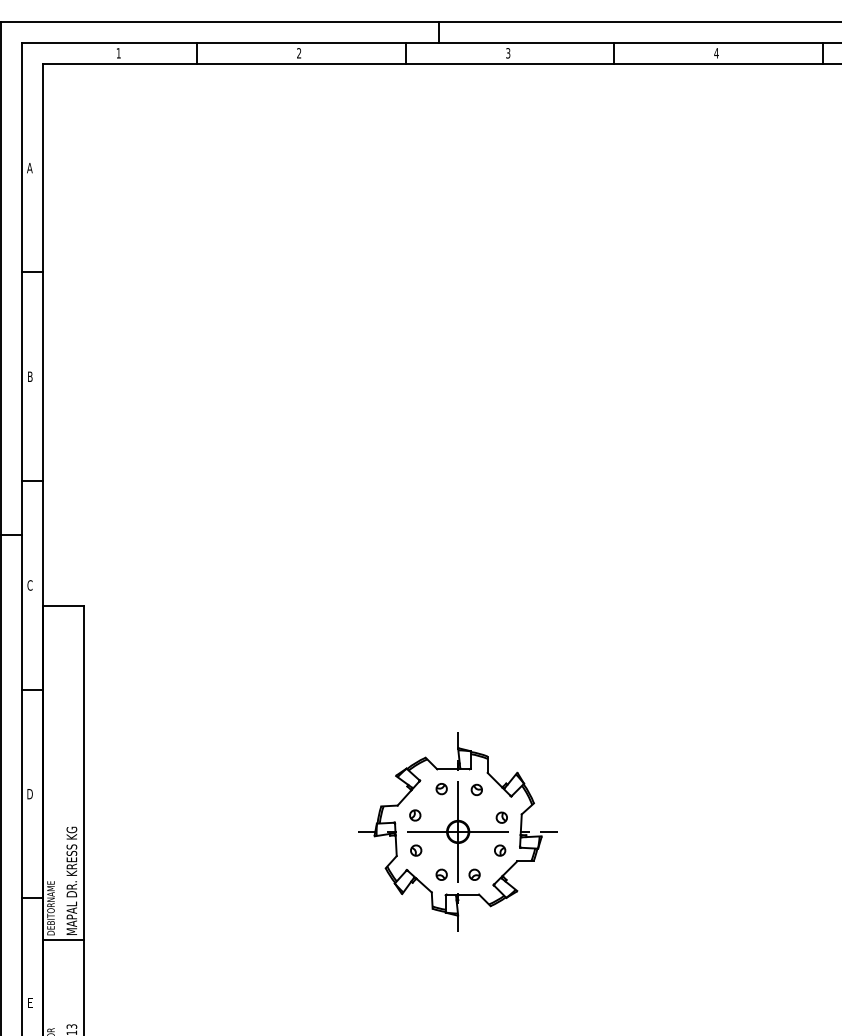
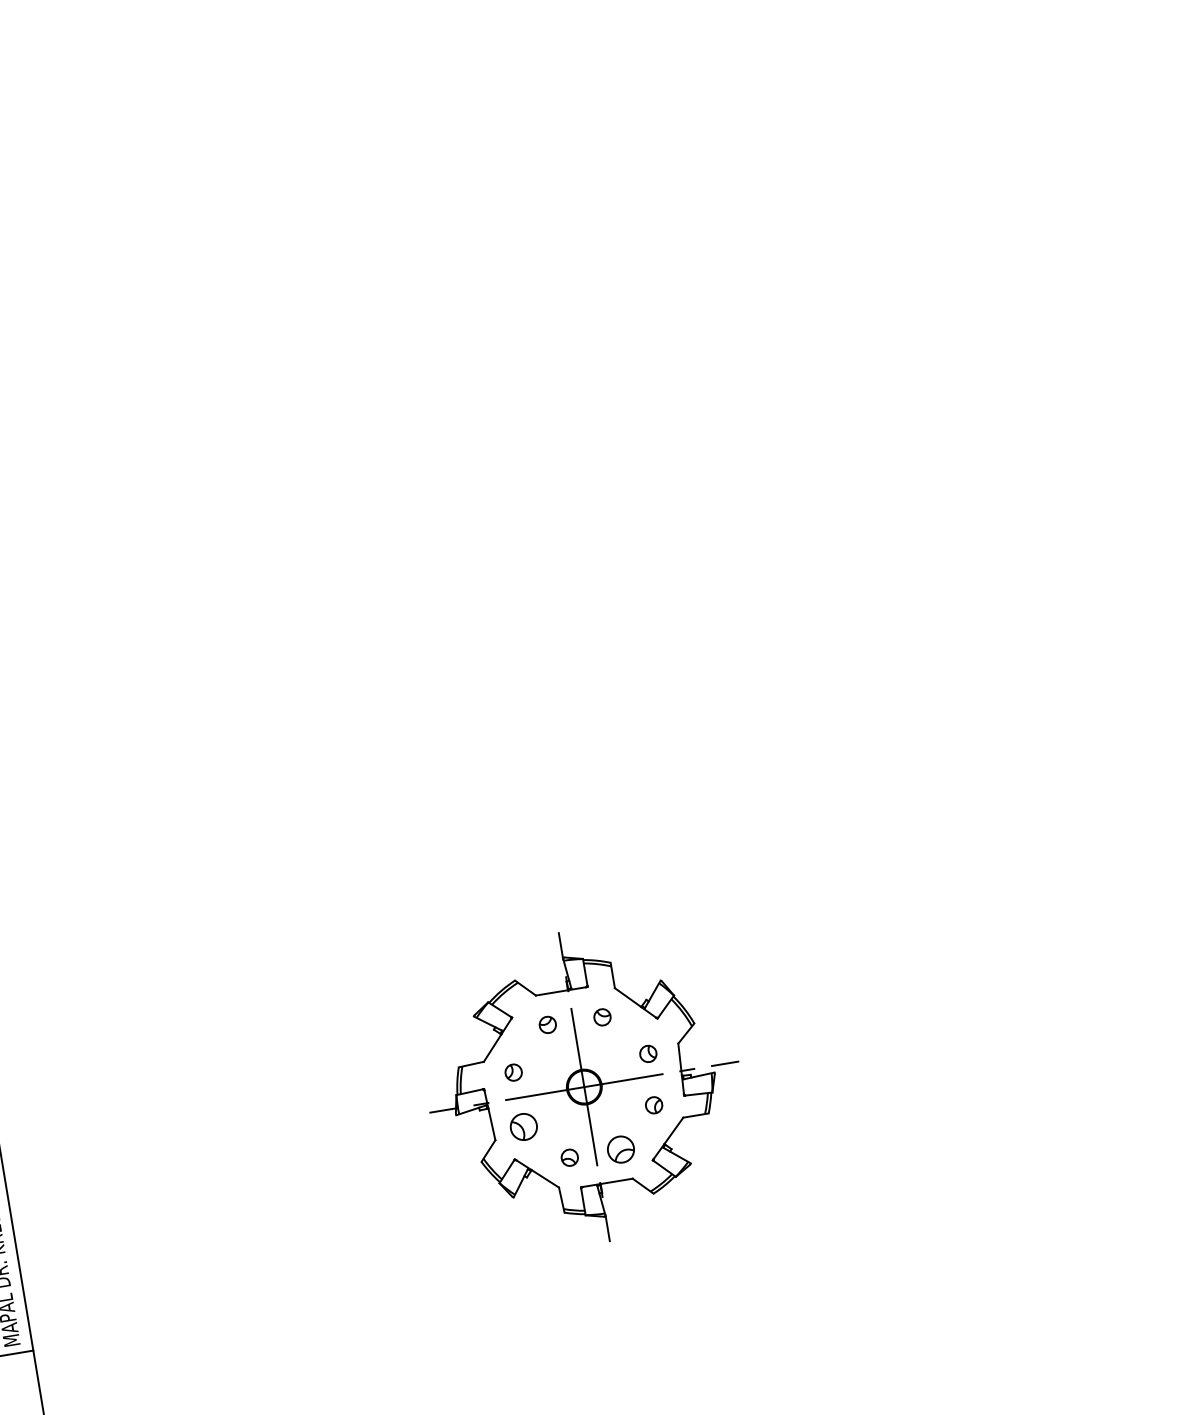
part: (416, 850) -> (524, 1126), size x1.6
part: (474, 874) -> (620, 1148), size x1.6

